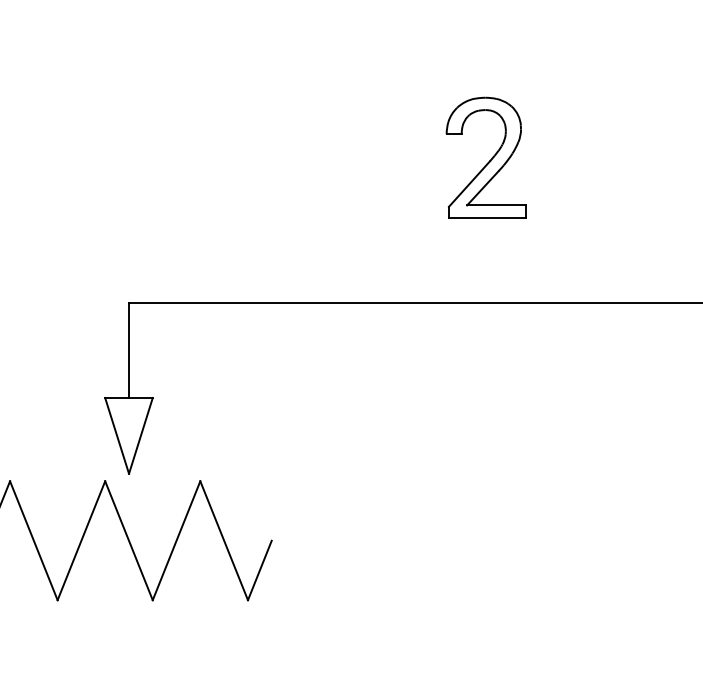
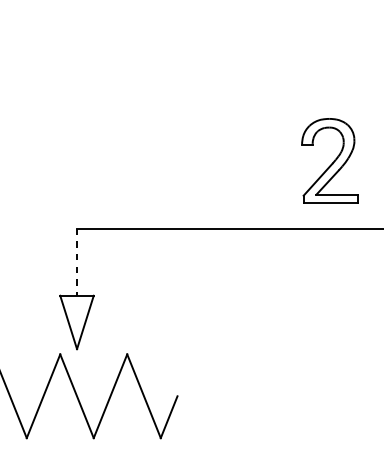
part: (485, 157) -> (329, 160), moved
line: (129, 350) -> (77, 262), solid -> dashed

